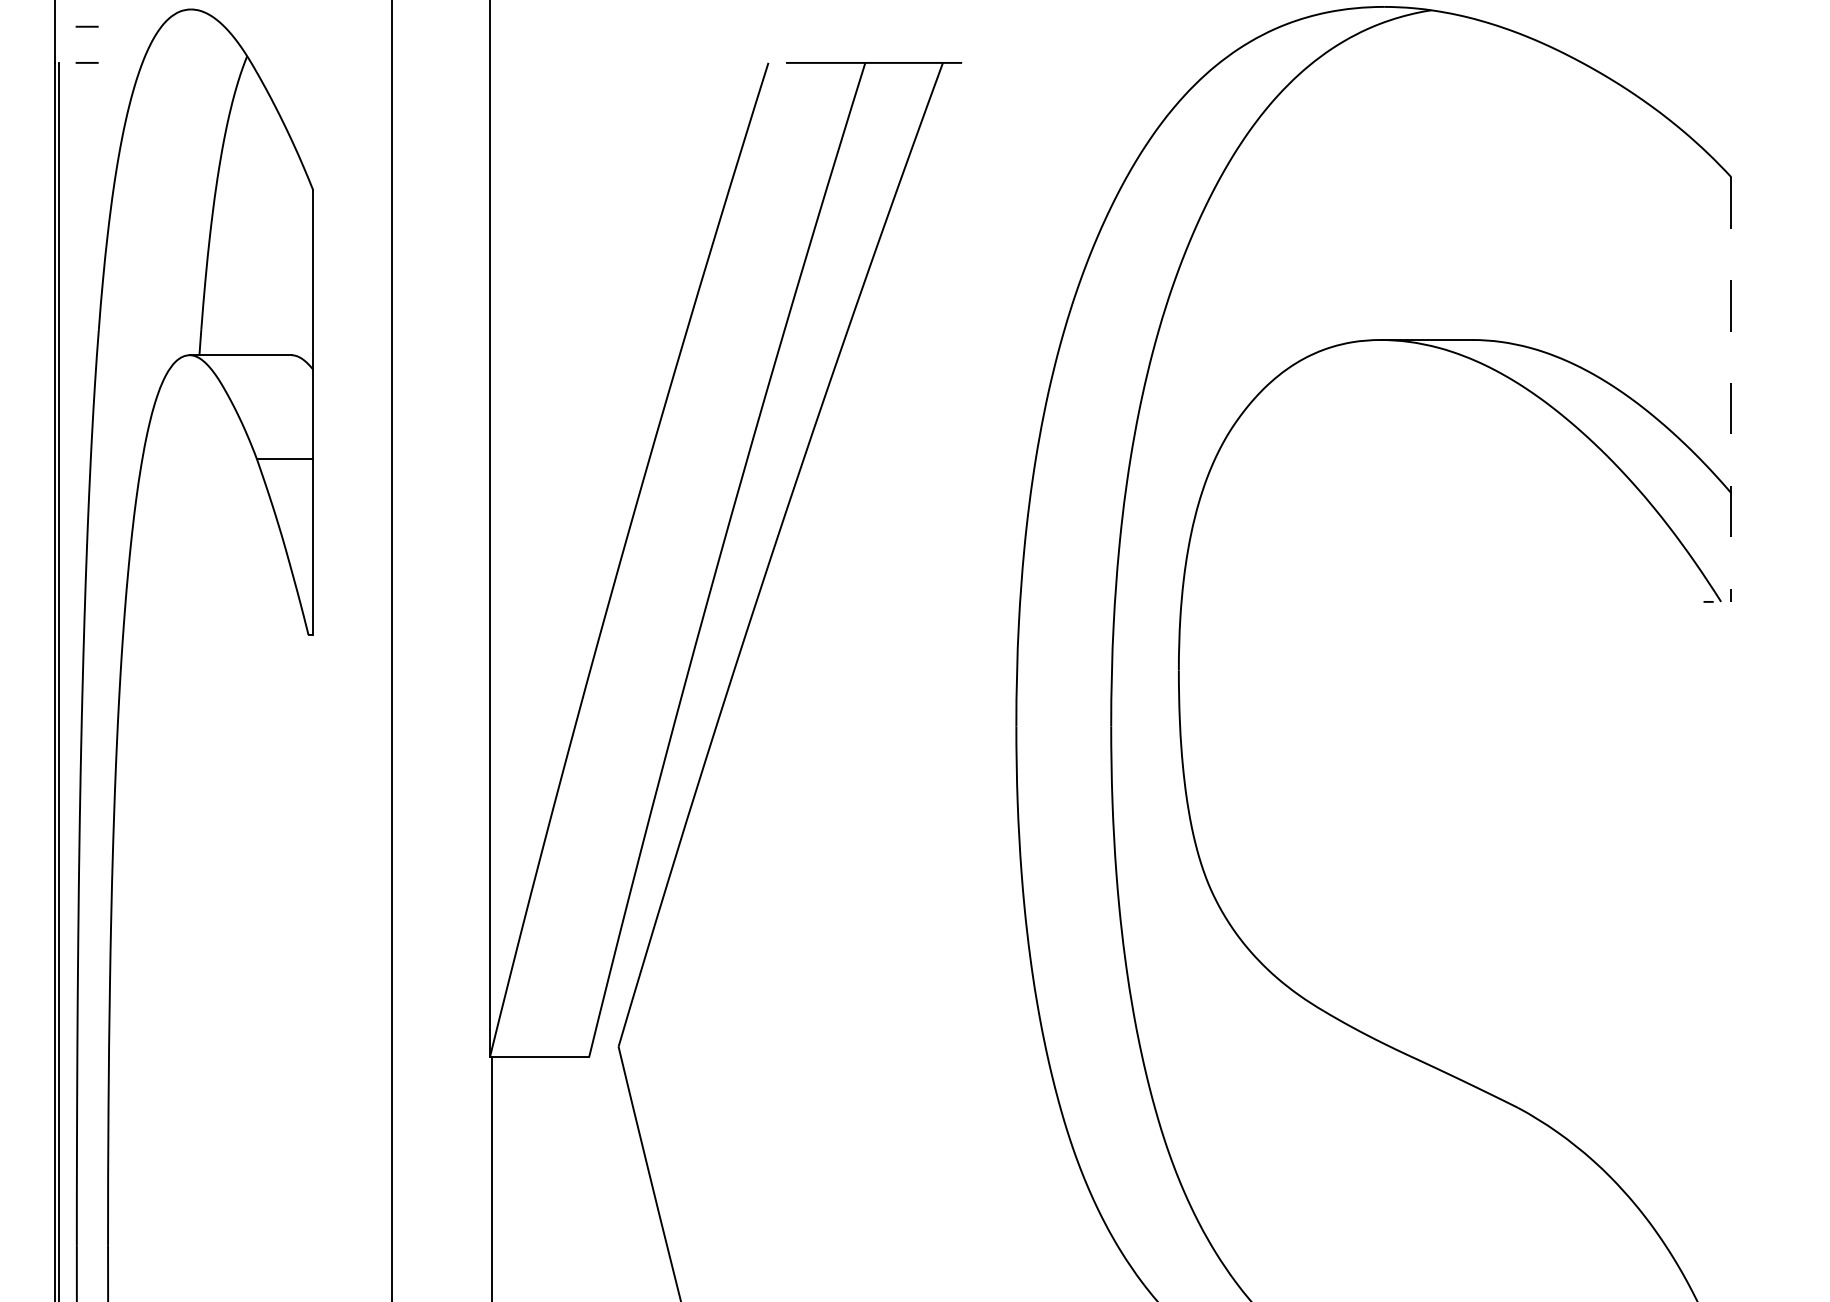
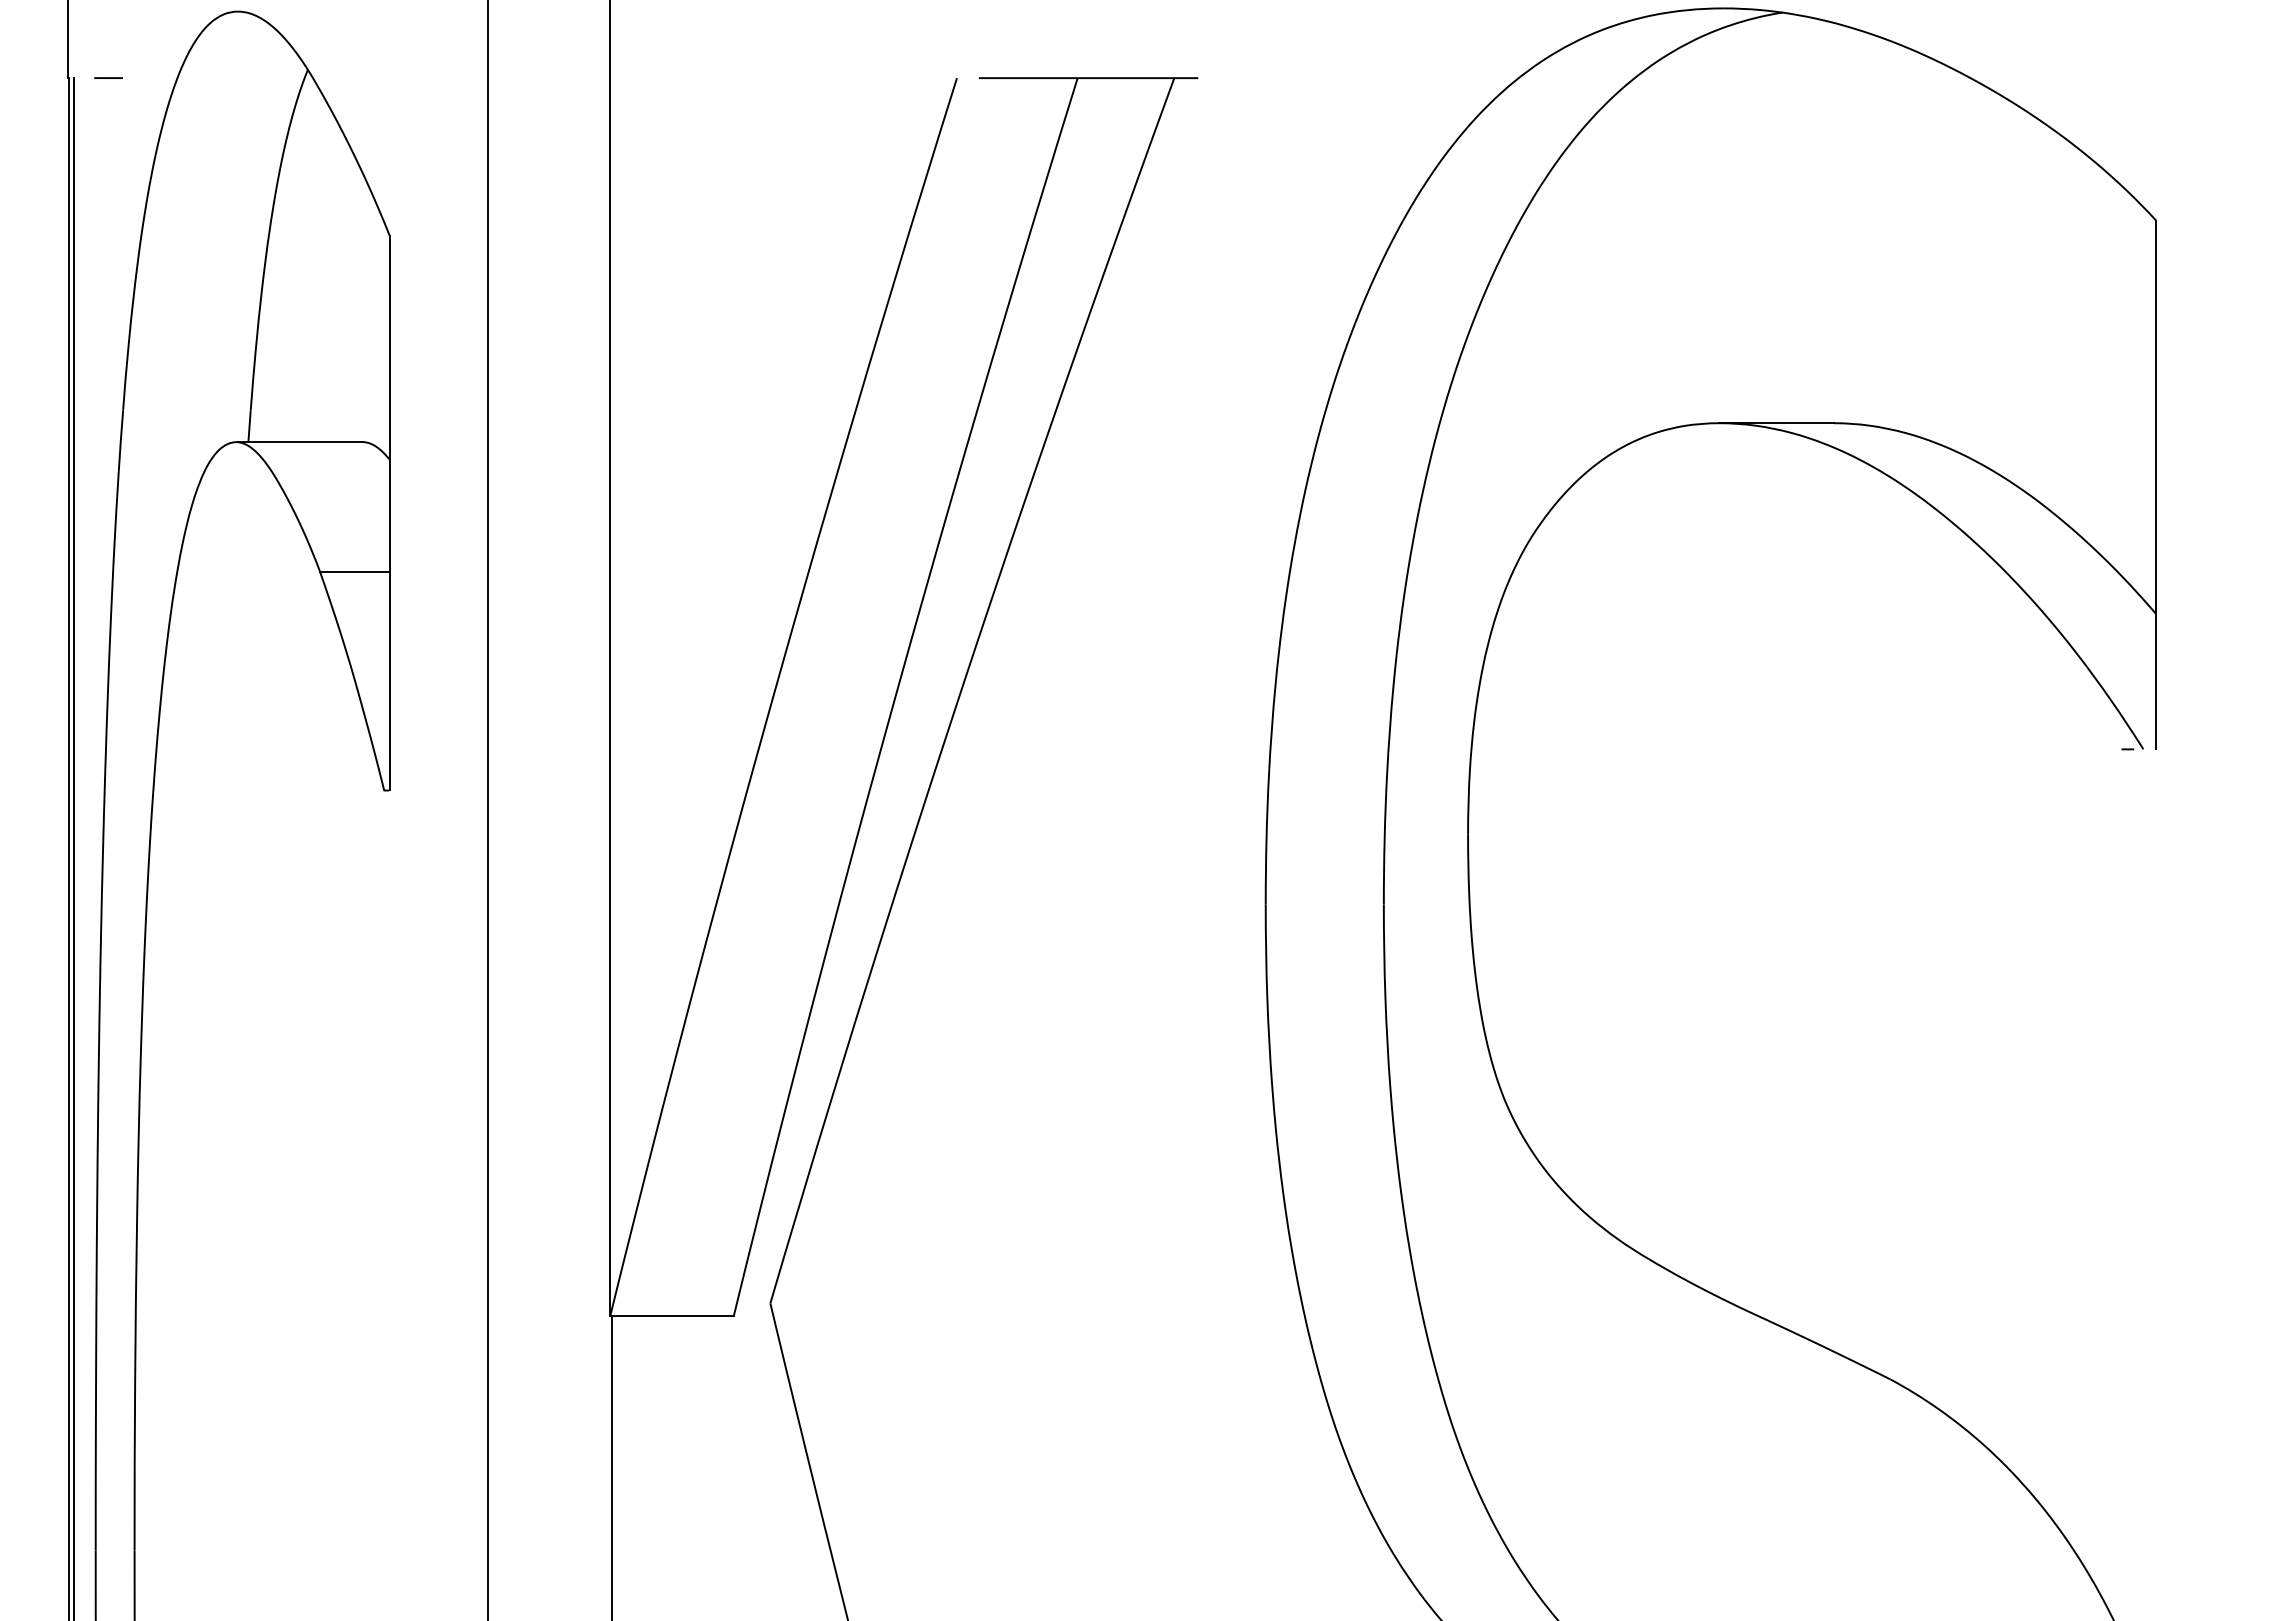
line: (87, 26) -> (108, 32), removed
line: (1731, 390) -> (2156, 485), dashed -> solid

